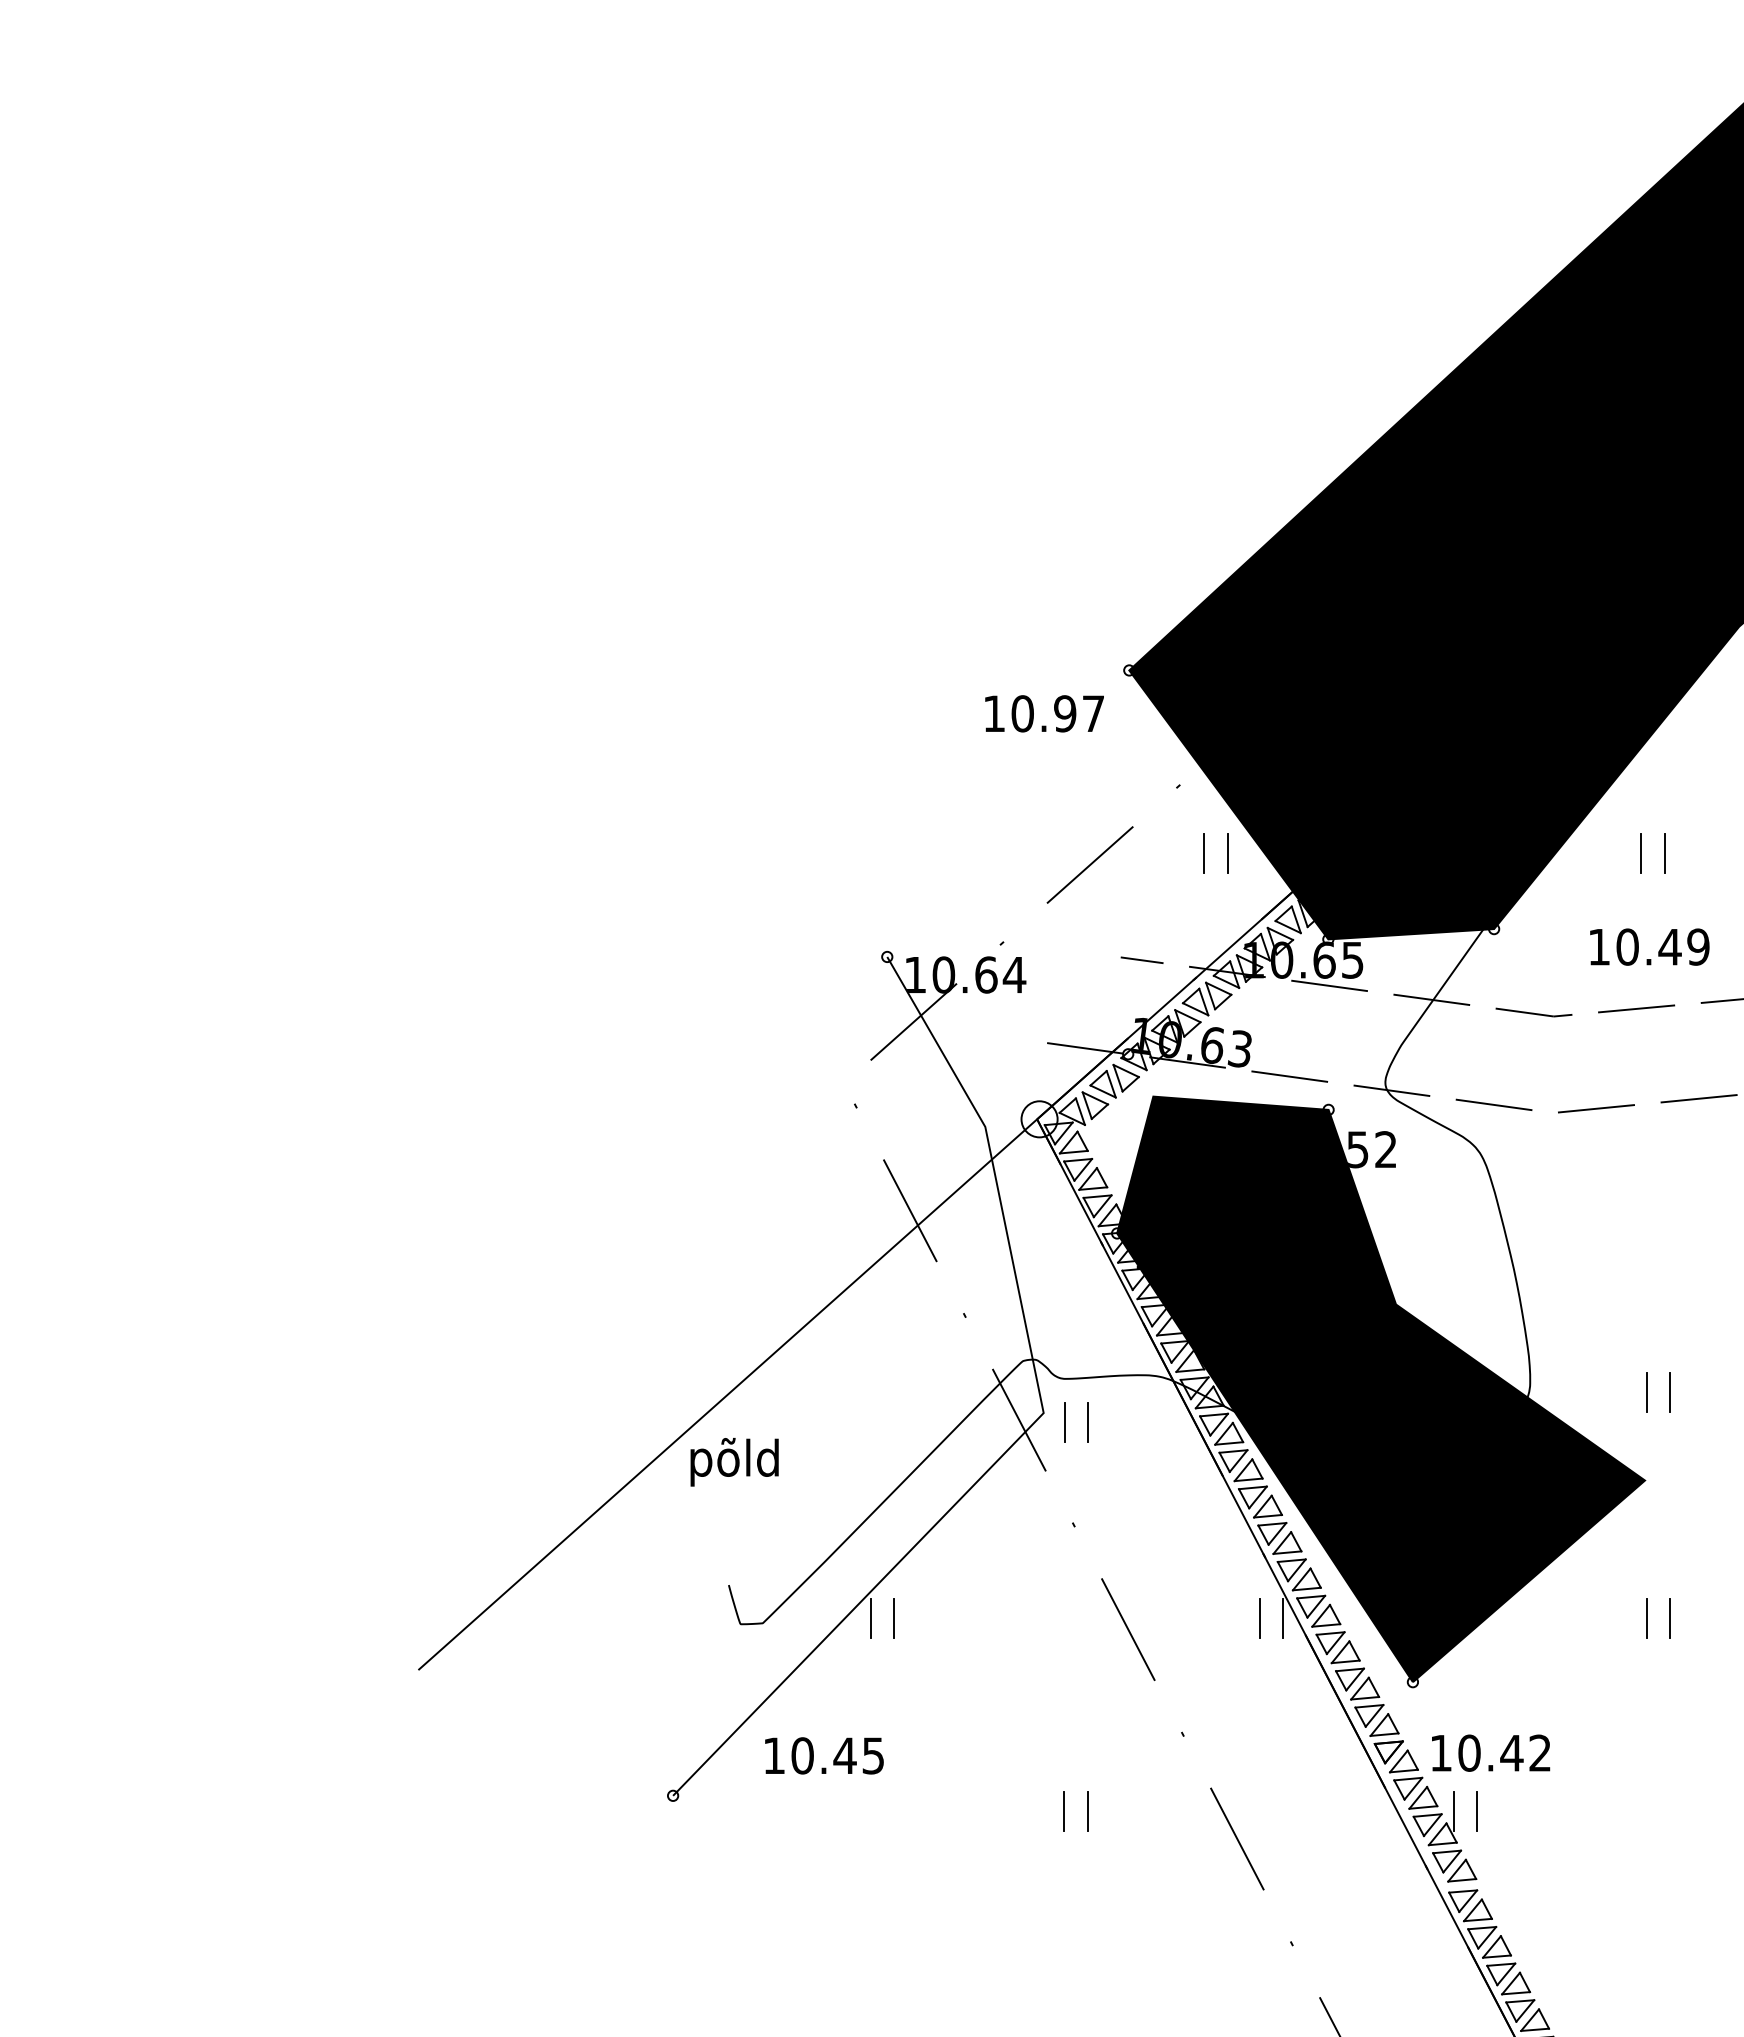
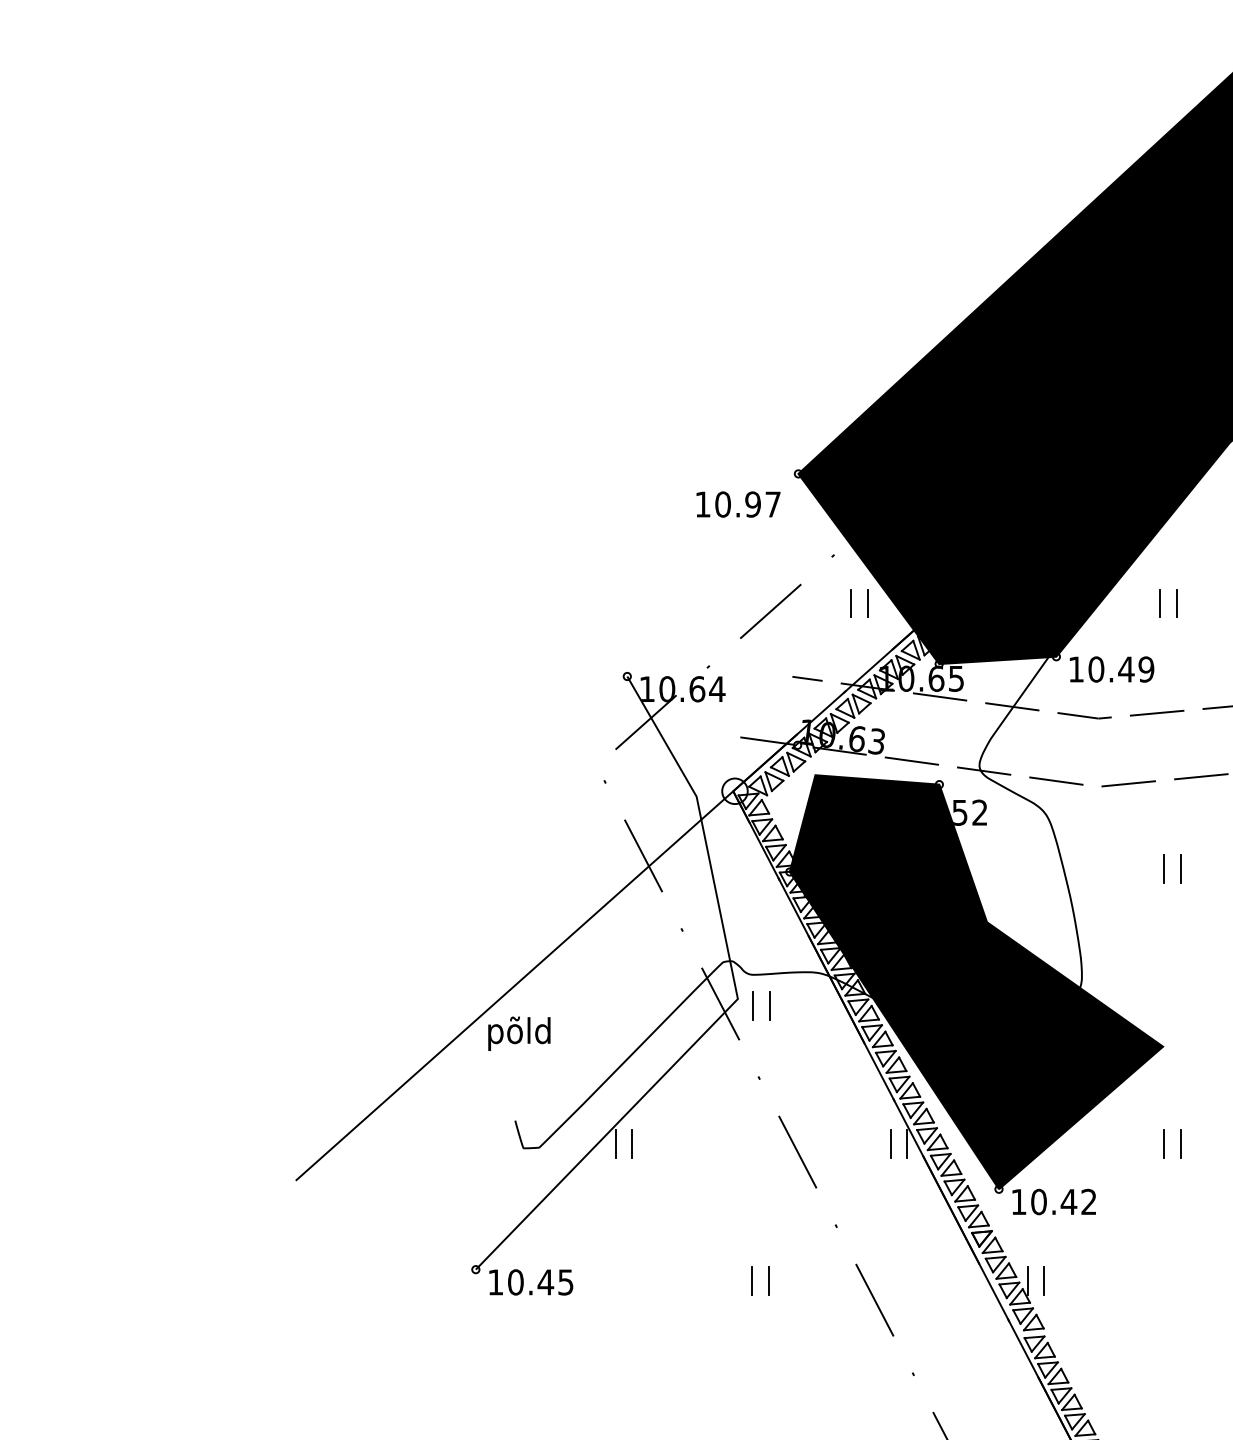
text: (1649, 946) -> (1111, 669), moved
part: (1647, 1392) -> (1164, 869), moved
text: (1491, 1752) -> (1054, 1201), moved
text: (824, 1755) -> (531, 1282), moved

